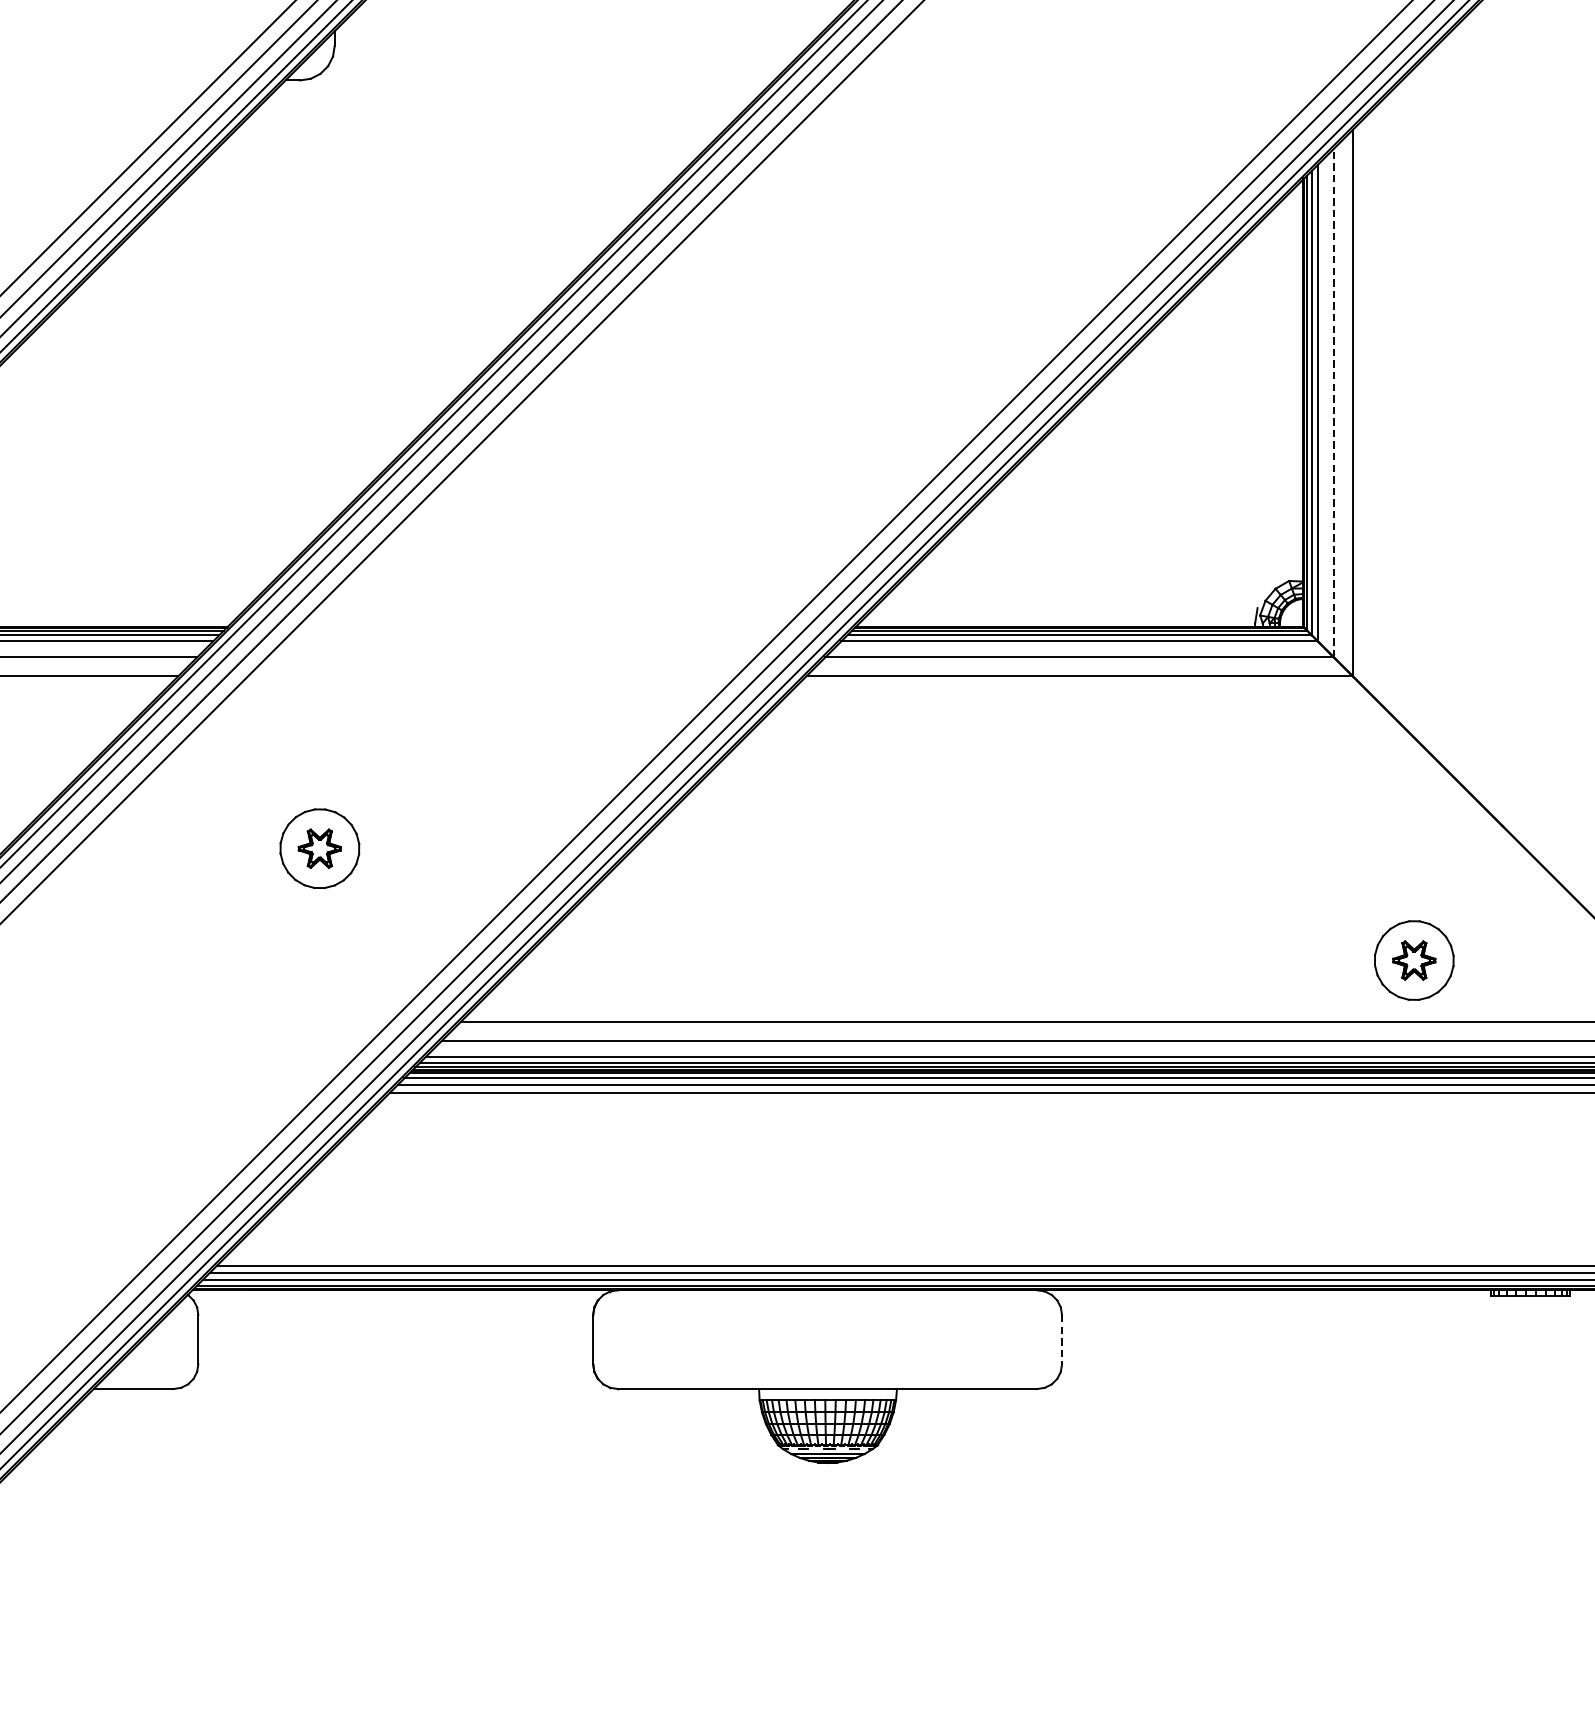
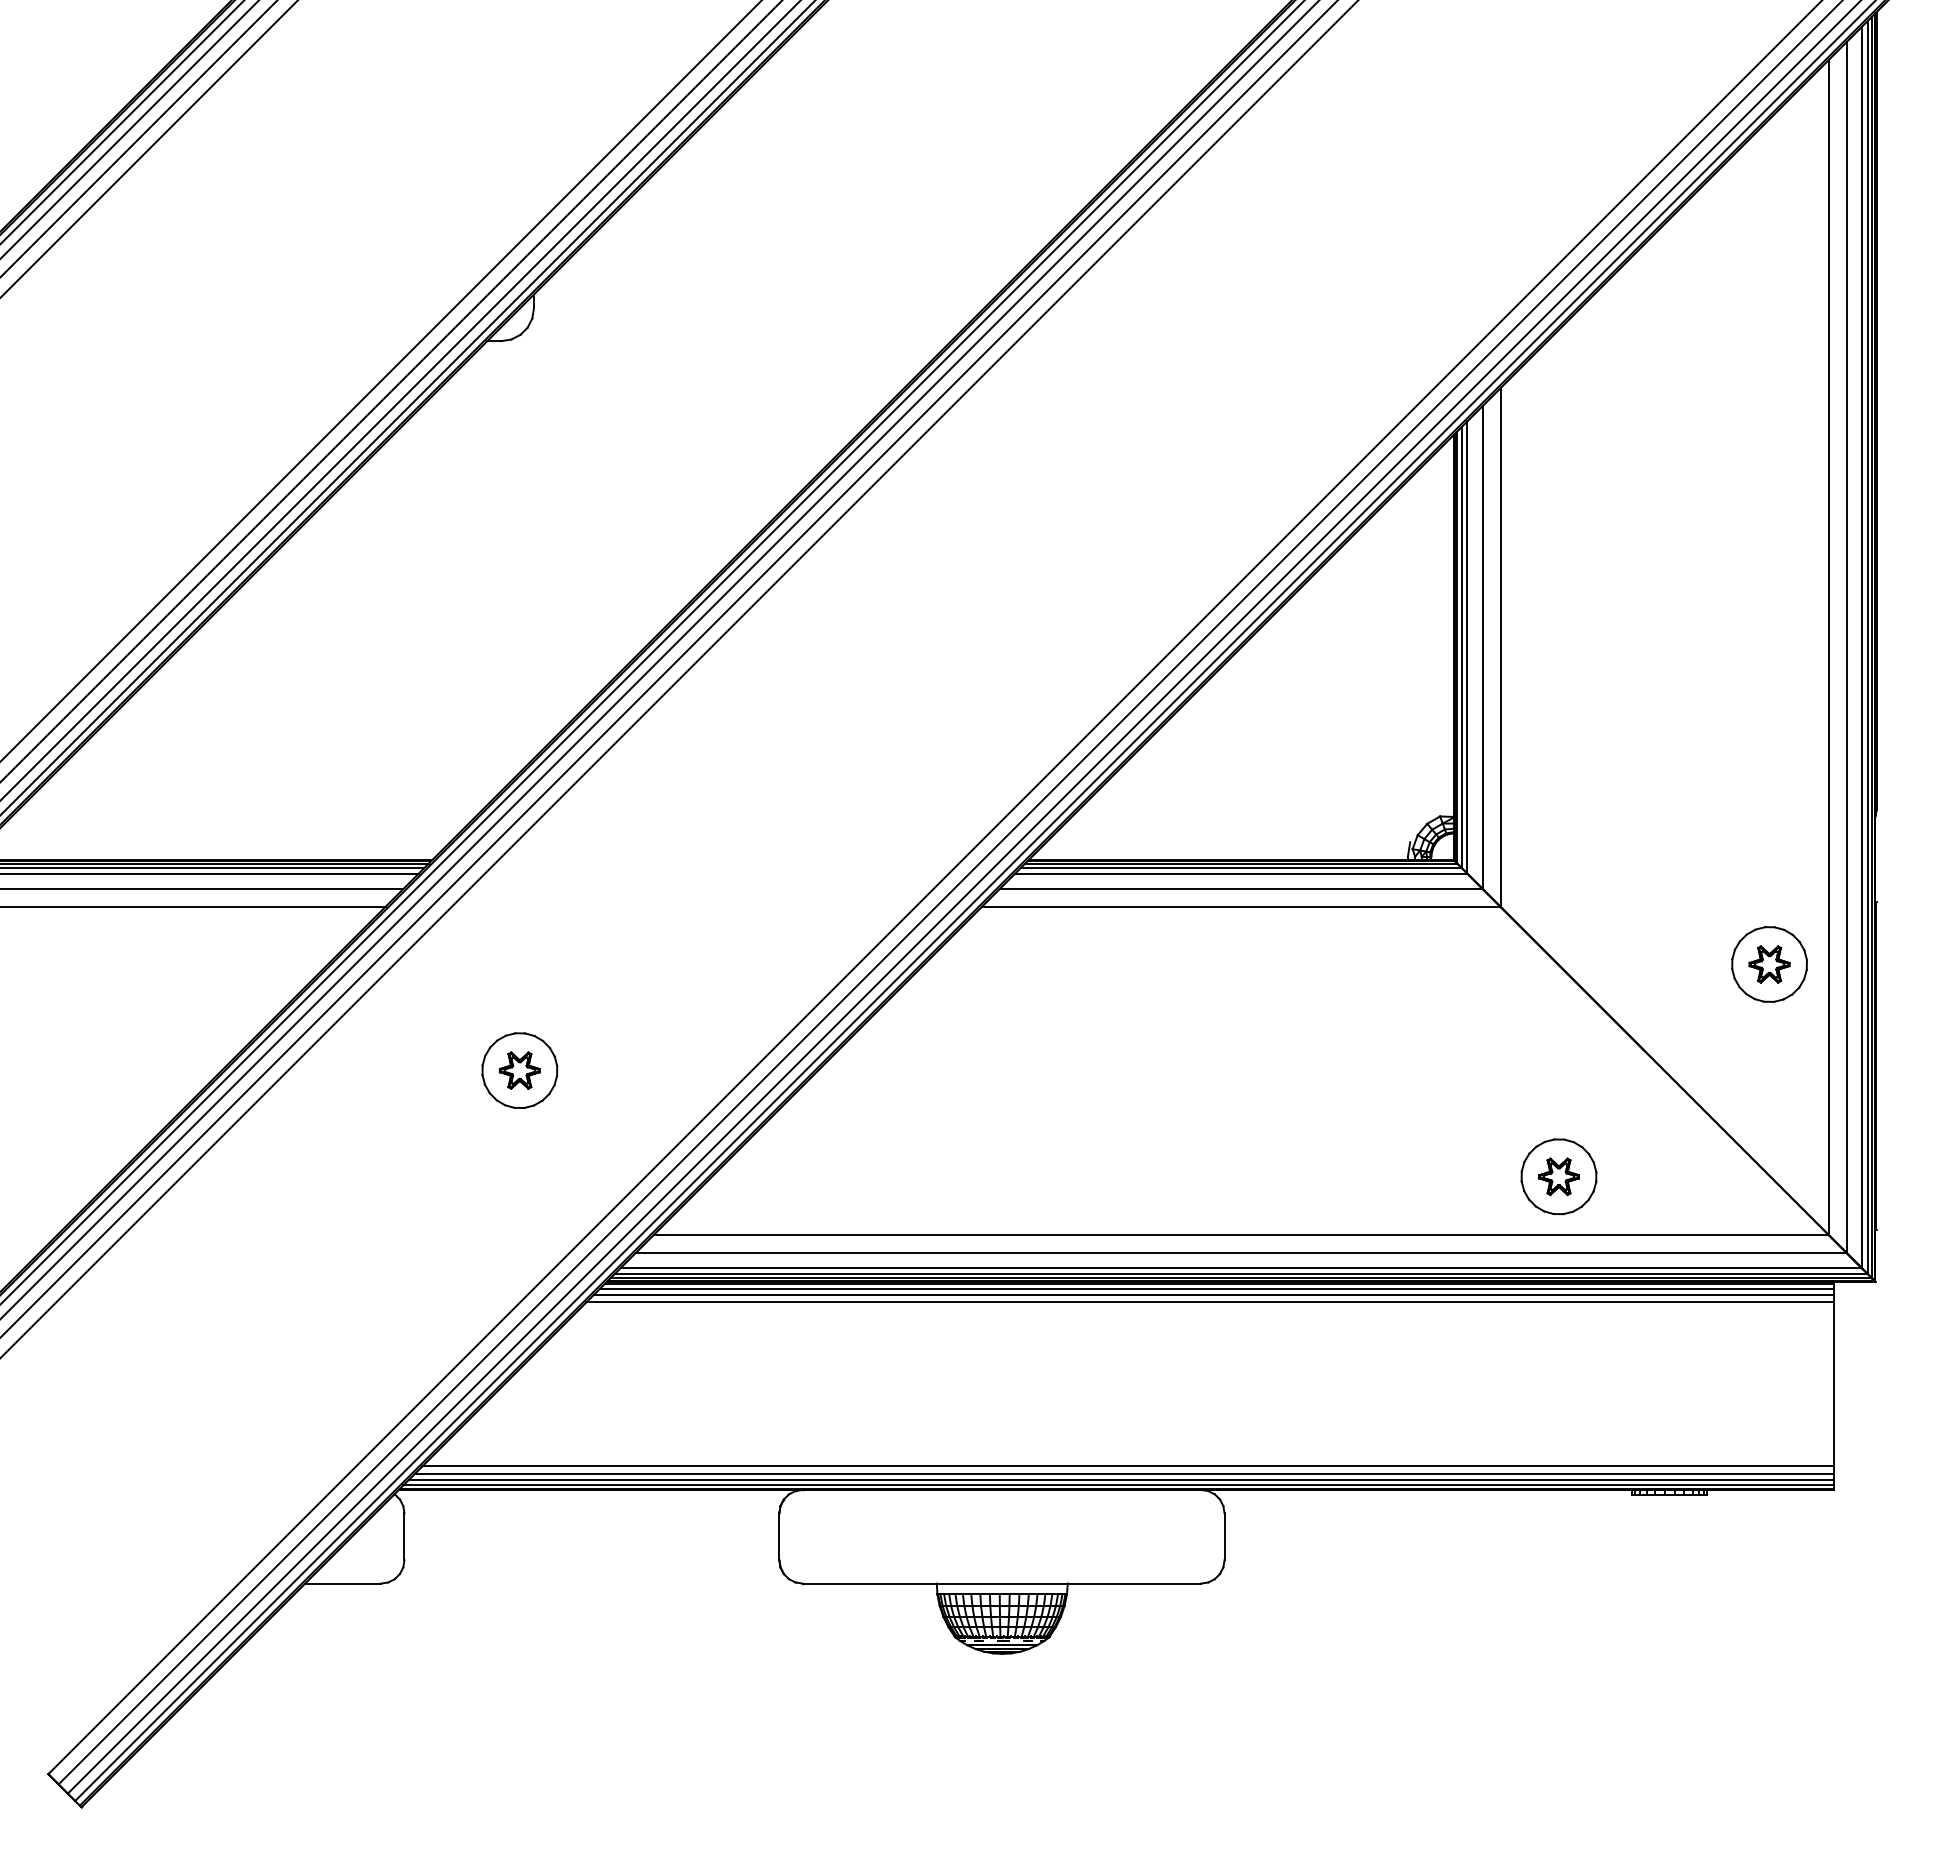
line: (1333, 403) -> (1482, 647), dashed -> solid
line: (1062, 1340) -> (1224, 1537), dashed -> solid

